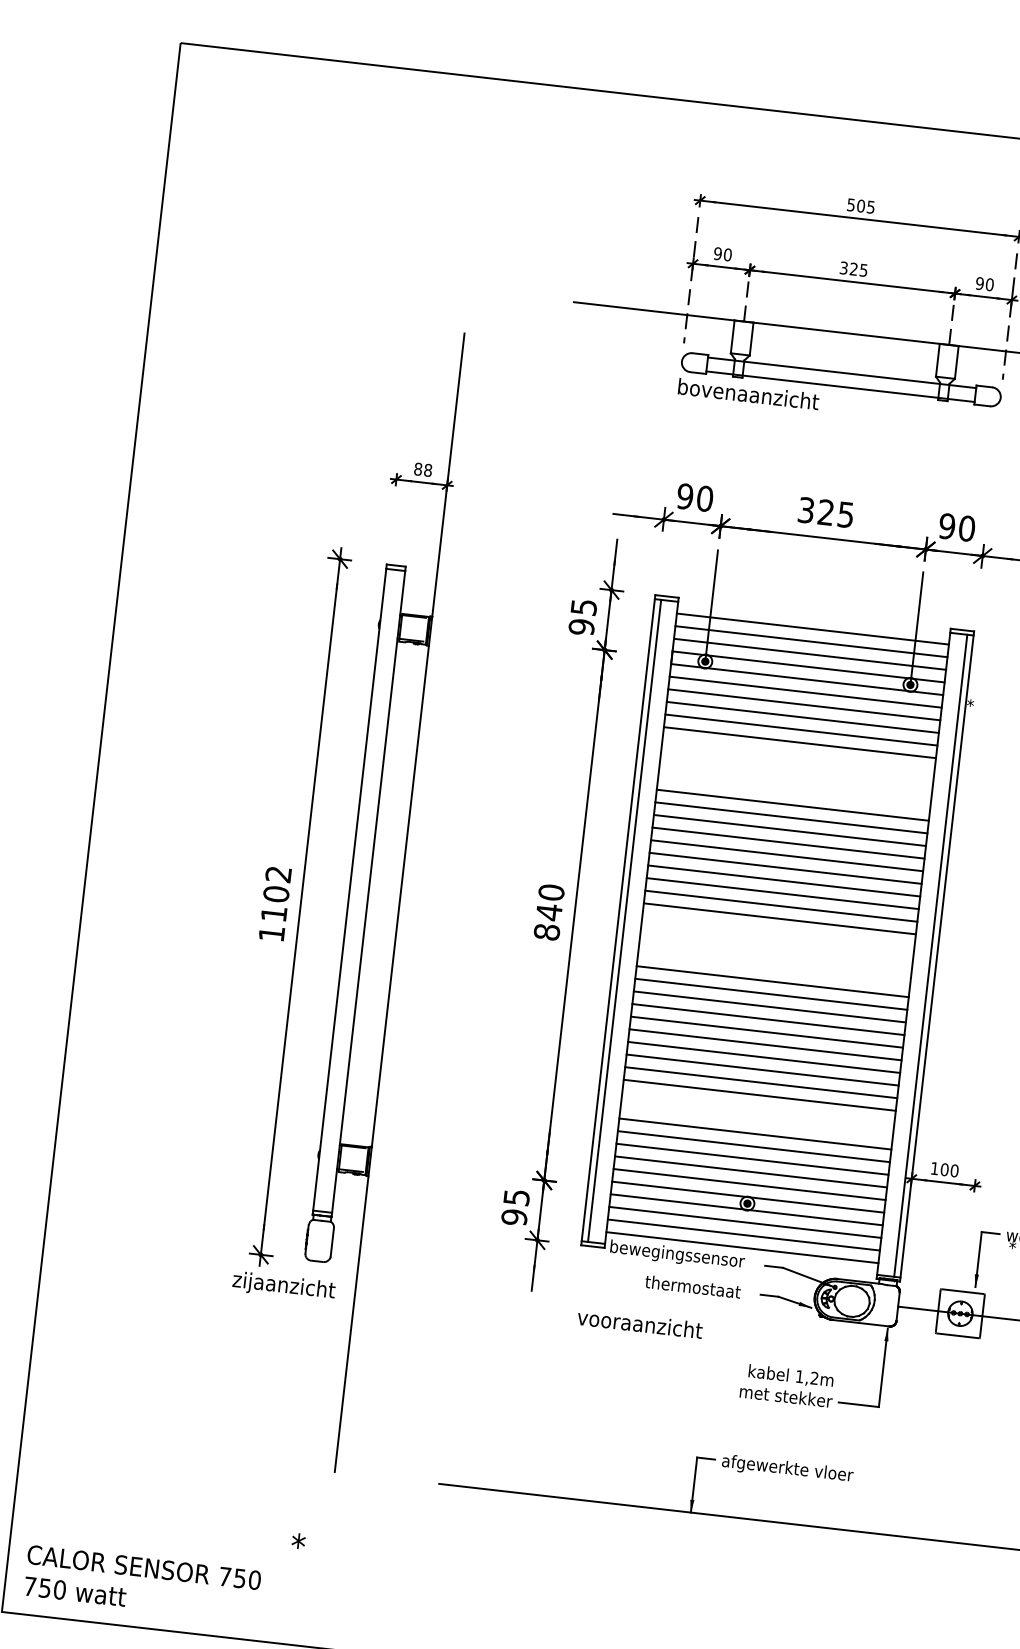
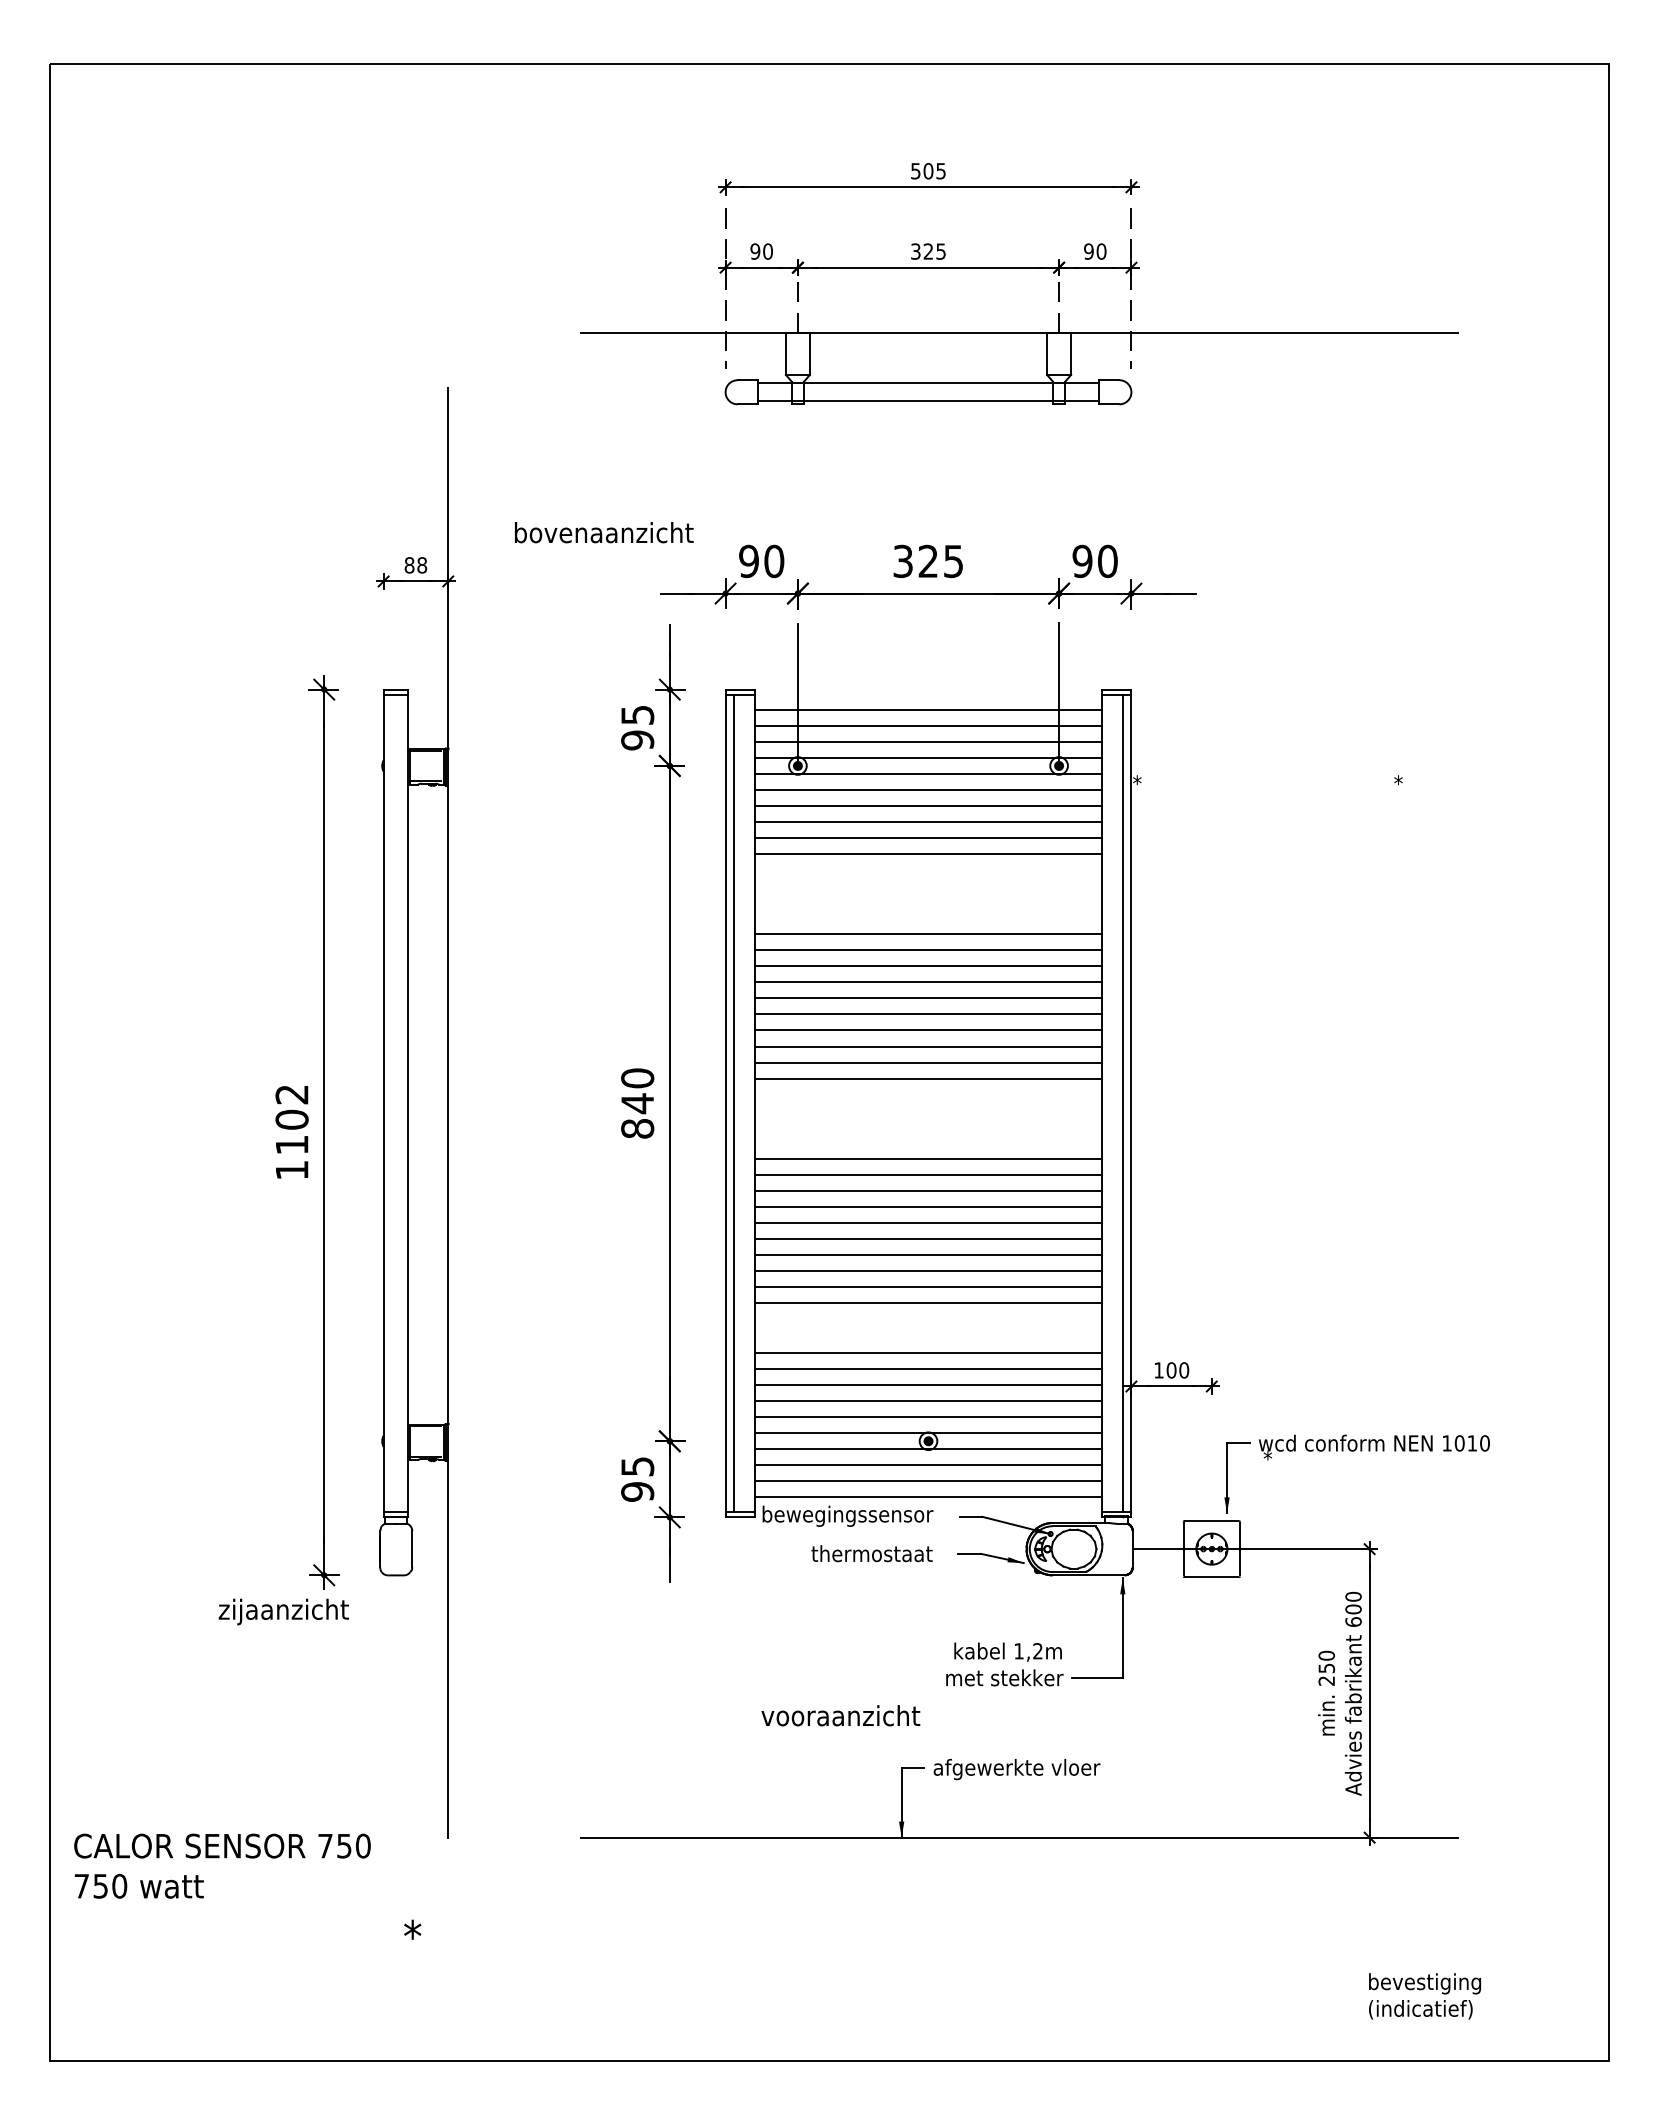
text: (748, 394) -> (604, 532), moved
text: (283, 1286) -> (283, 1611), moved
text: (639, 1323) -> (840, 1715), moved
text: (142, 1582) -> (222, 1865), moved

